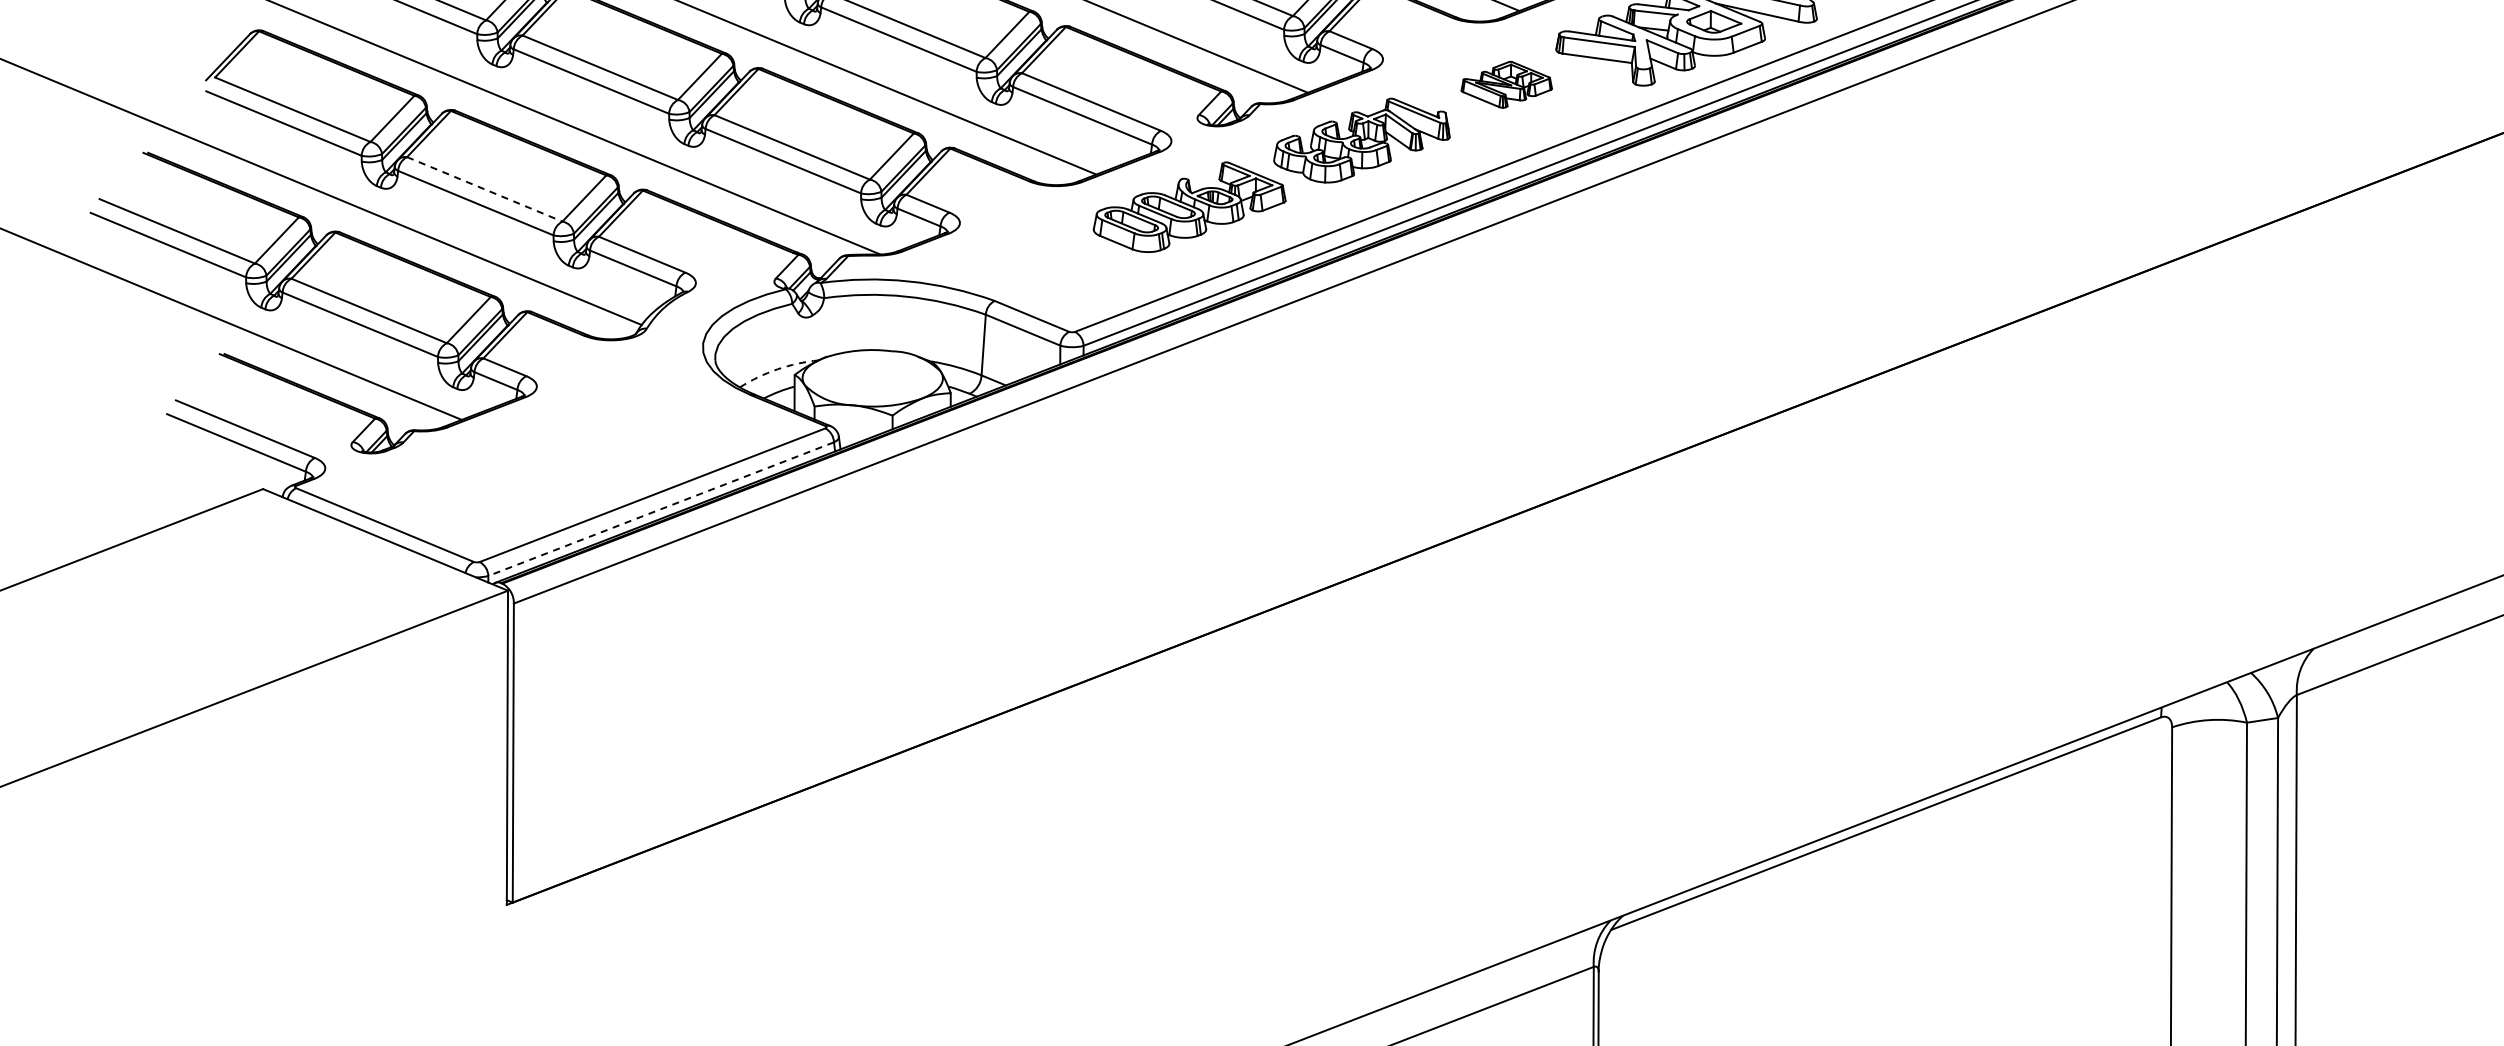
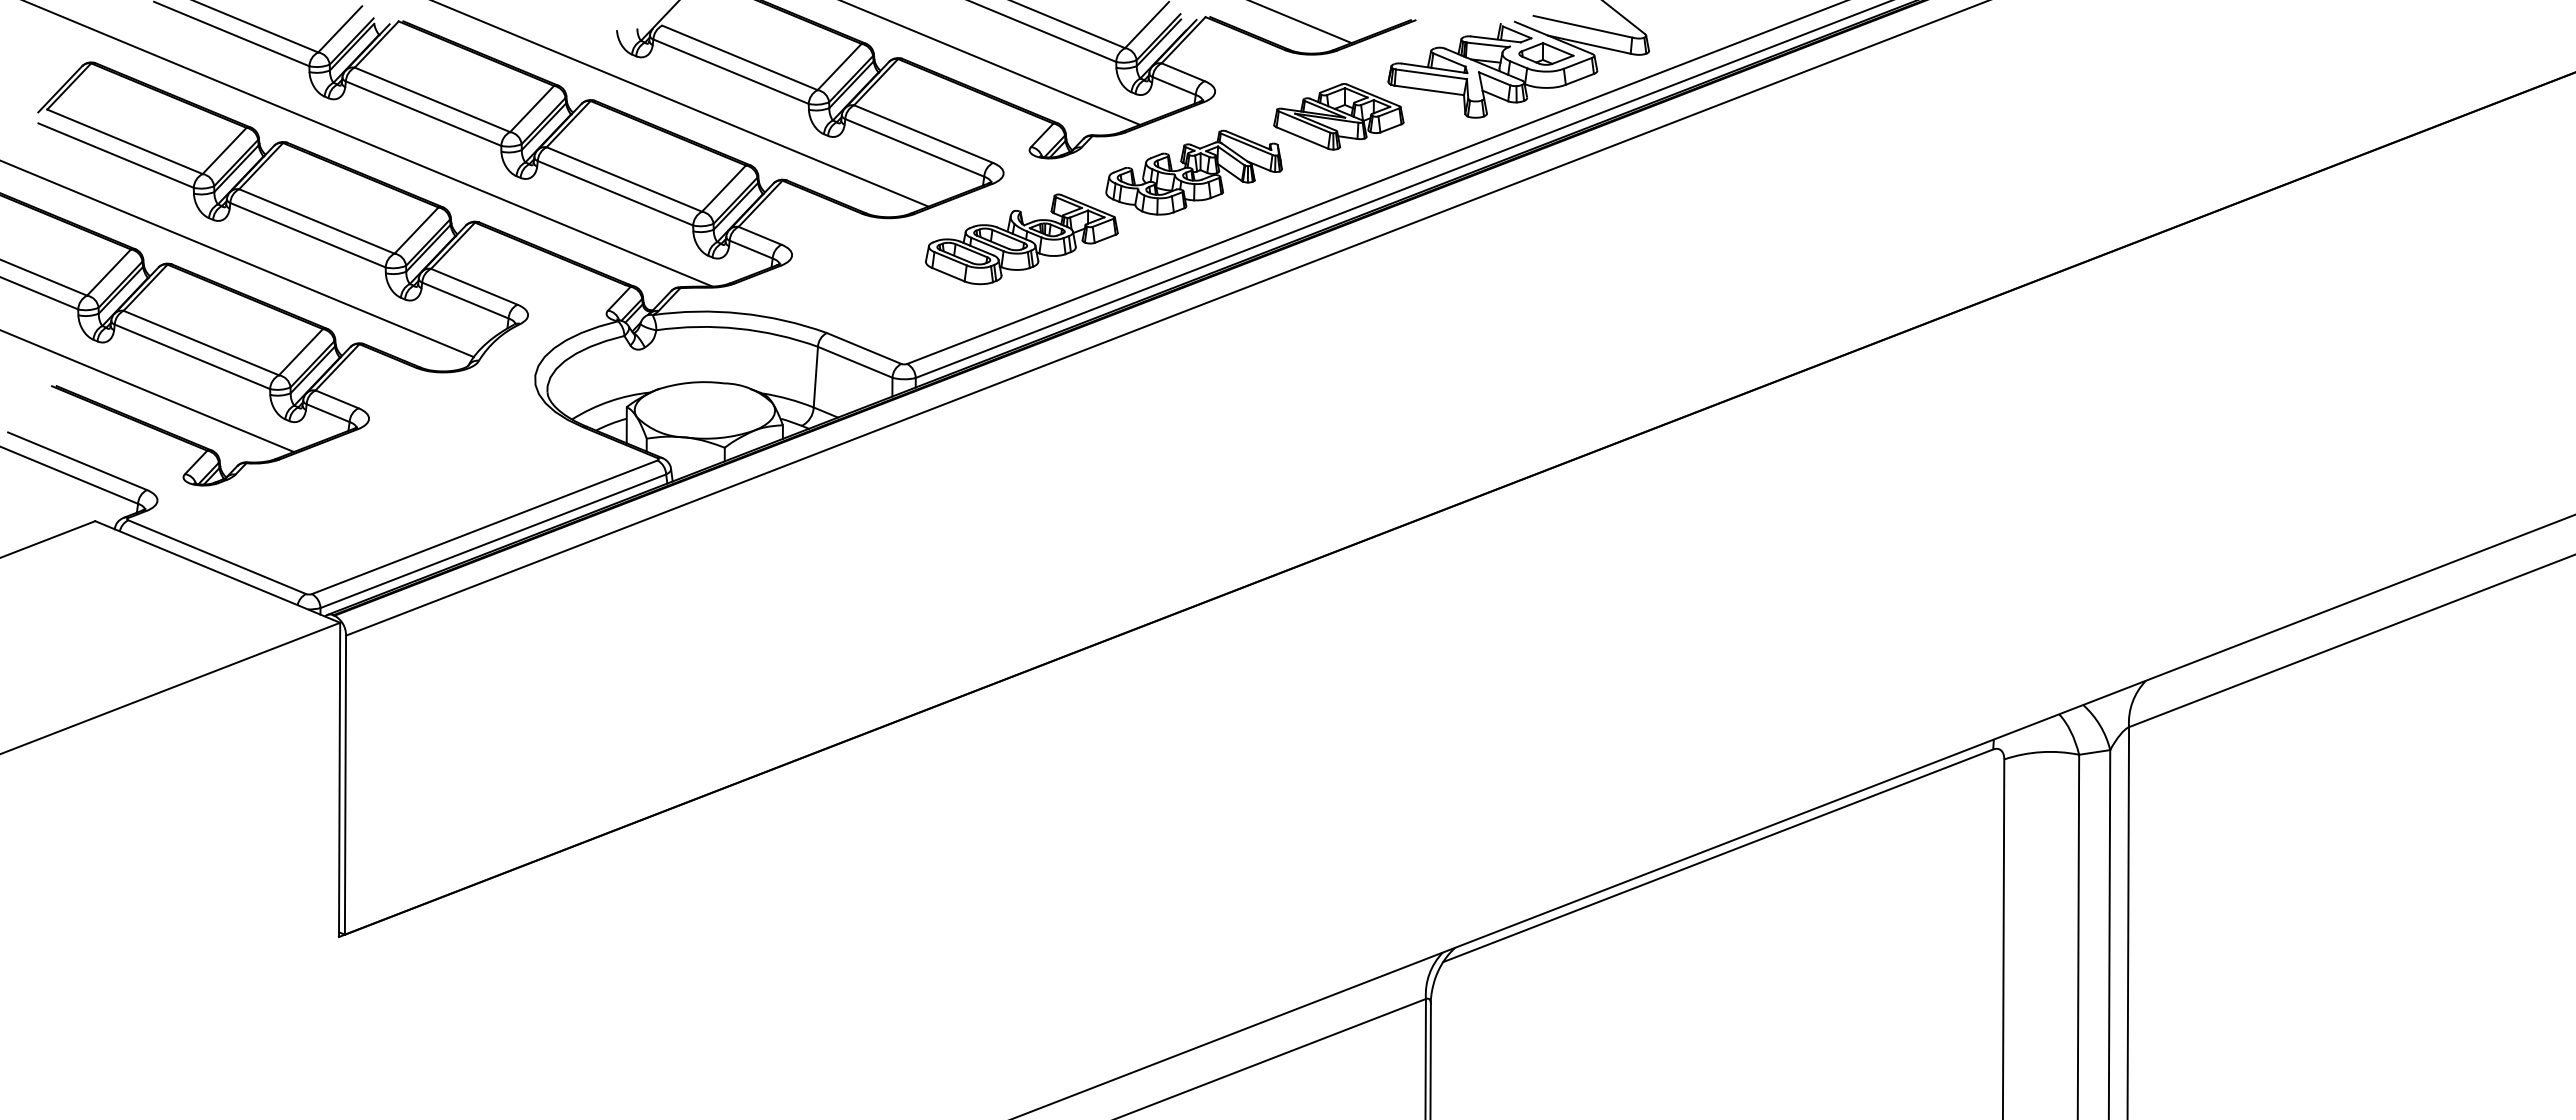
part: (1506, 84) -> (1338, 116), size x1.43
line: (485, 189) -> (317, 221), dashed -> solid
arc: (777, 369) -> (609, 401), dashed -> solid
line: (660, 509) -> (492, 541), dashed -> solid

